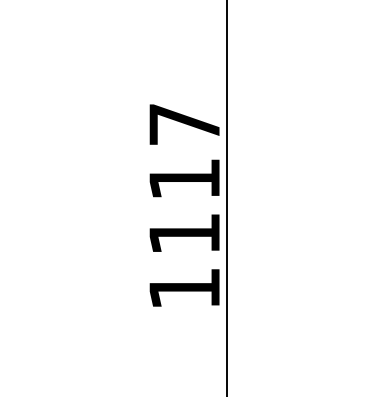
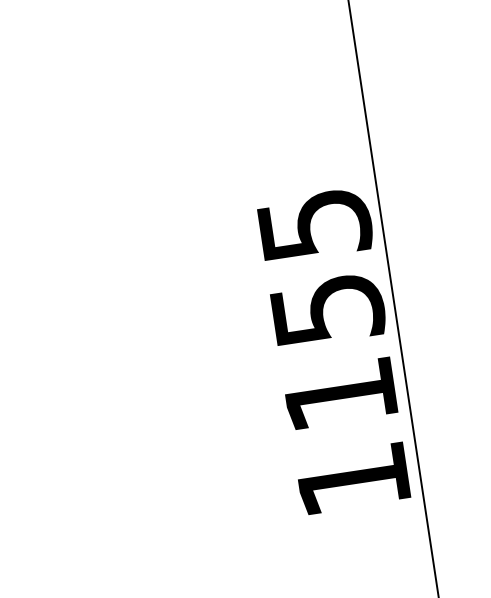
text: (184, 151) -> (320, 266), 1117 -> 1155

